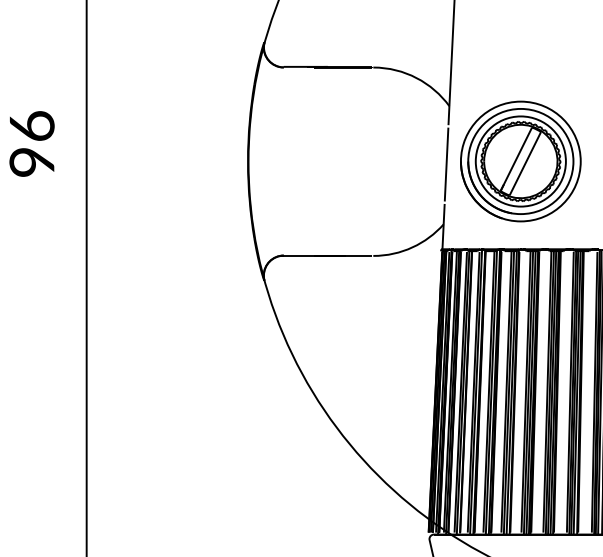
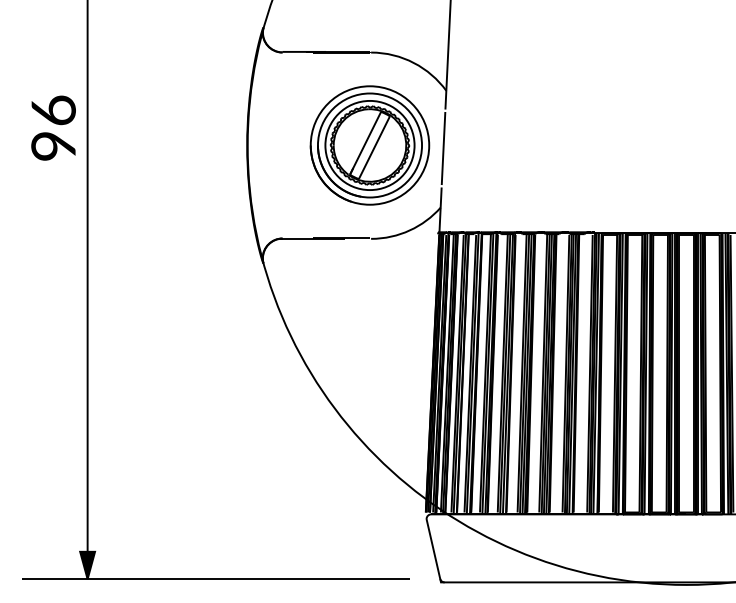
text: (31, 143) -> (53, 127), moved
part: (520, 161) -> (369, 145), moved

